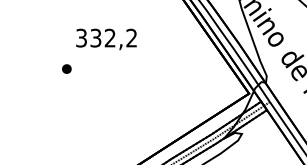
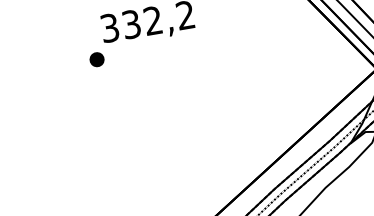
part: (66, 68) -> (96, 58), moved

